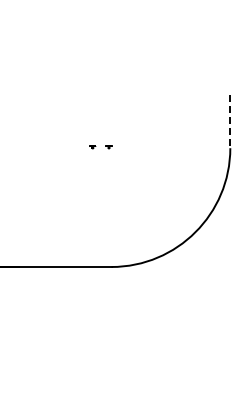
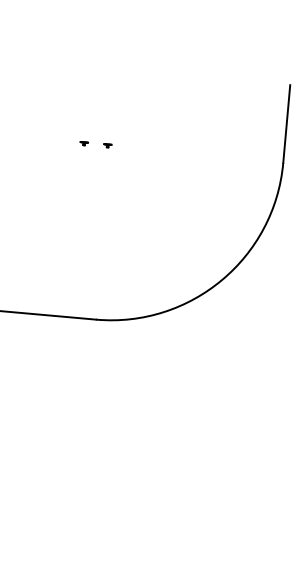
line: (230, 121) -> (286, 124), dashed -> solid

